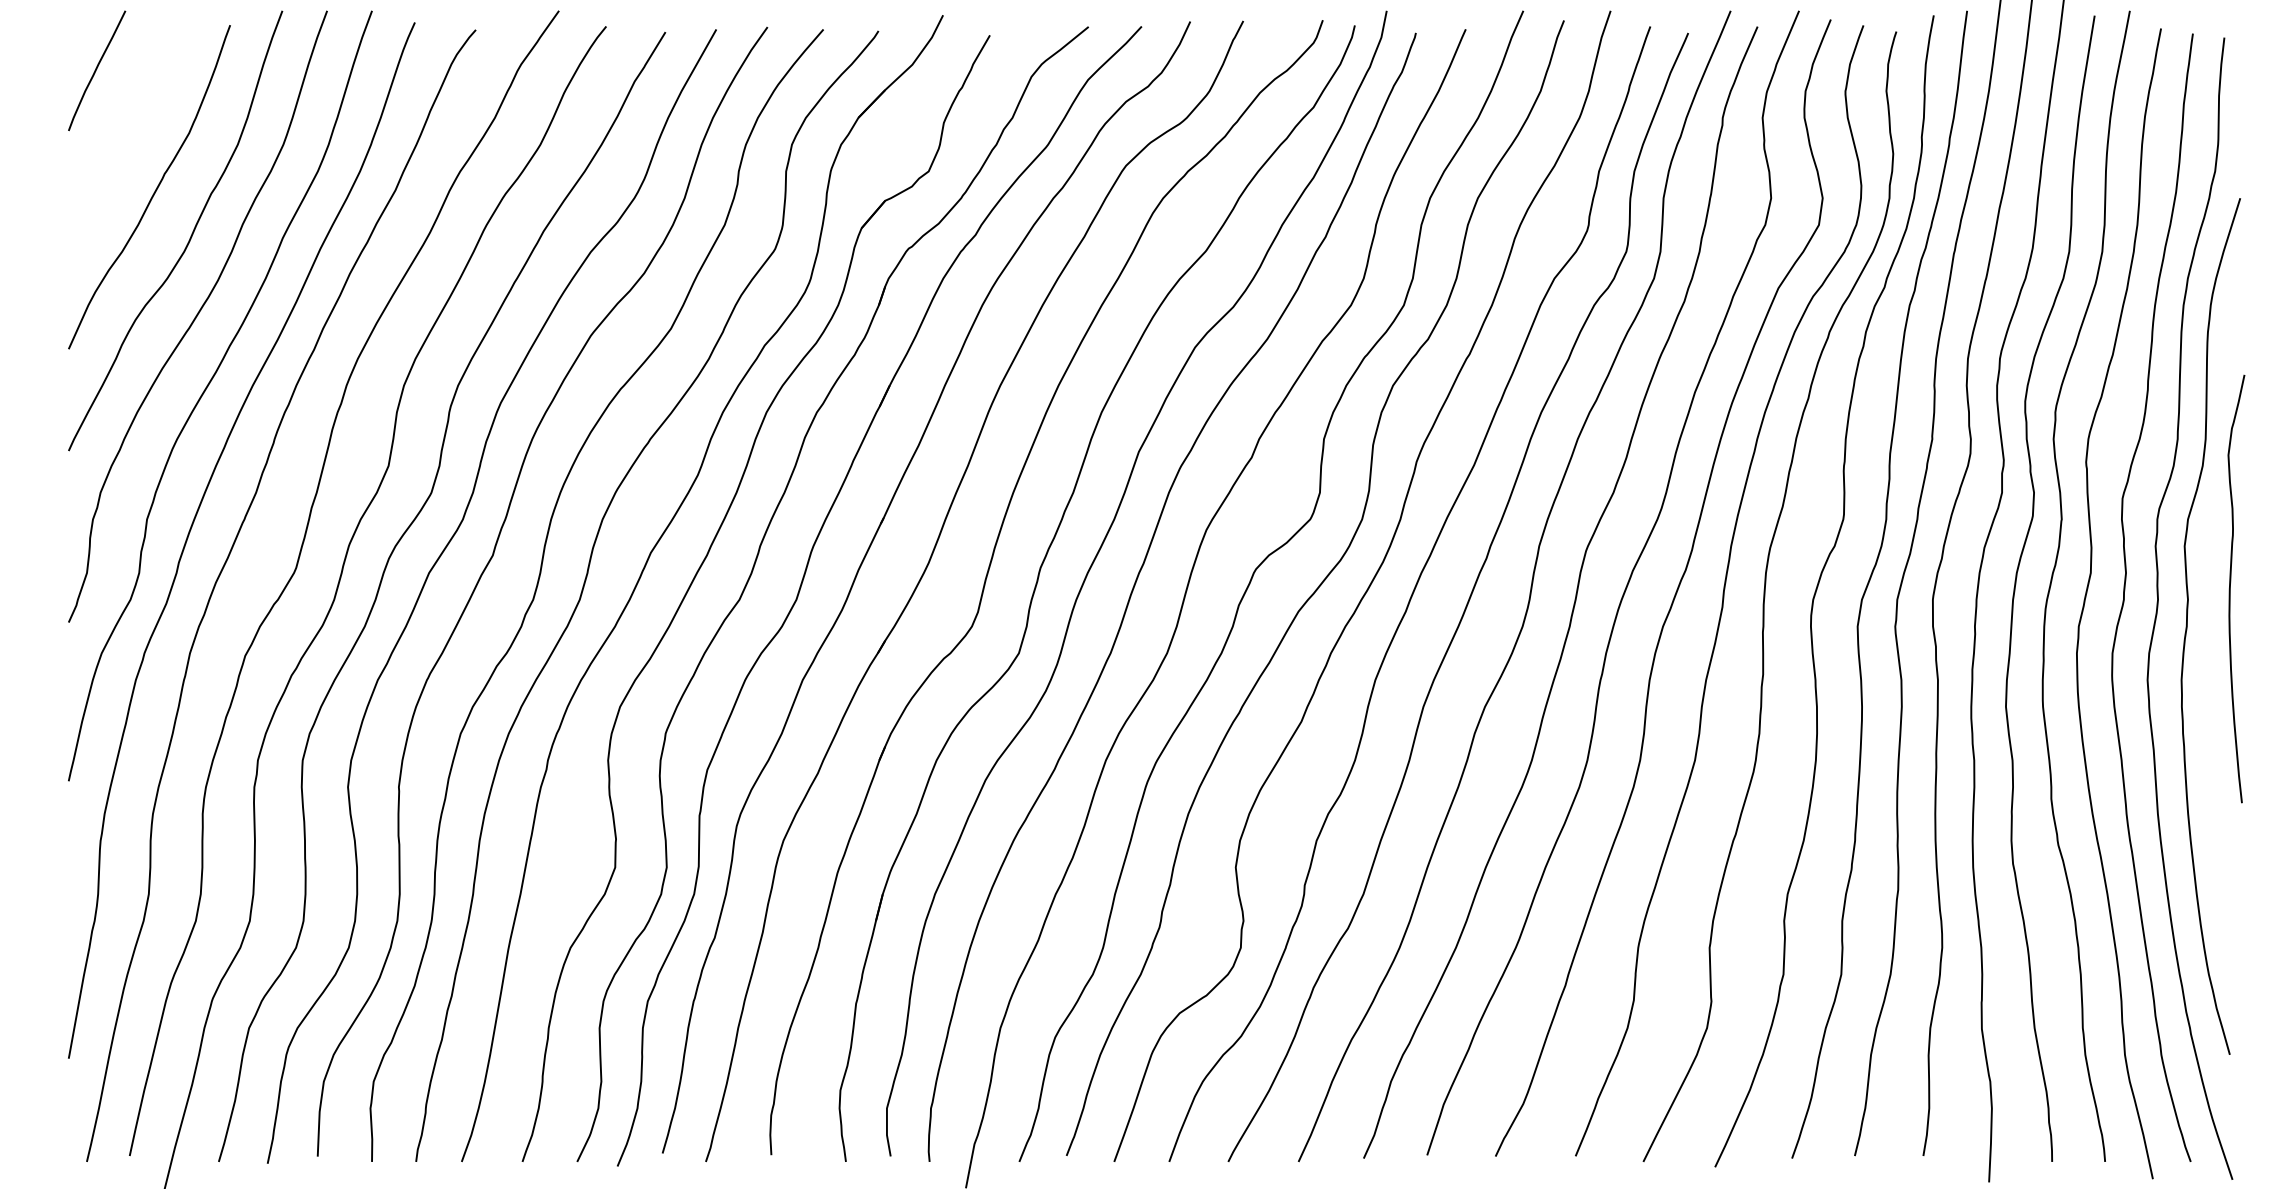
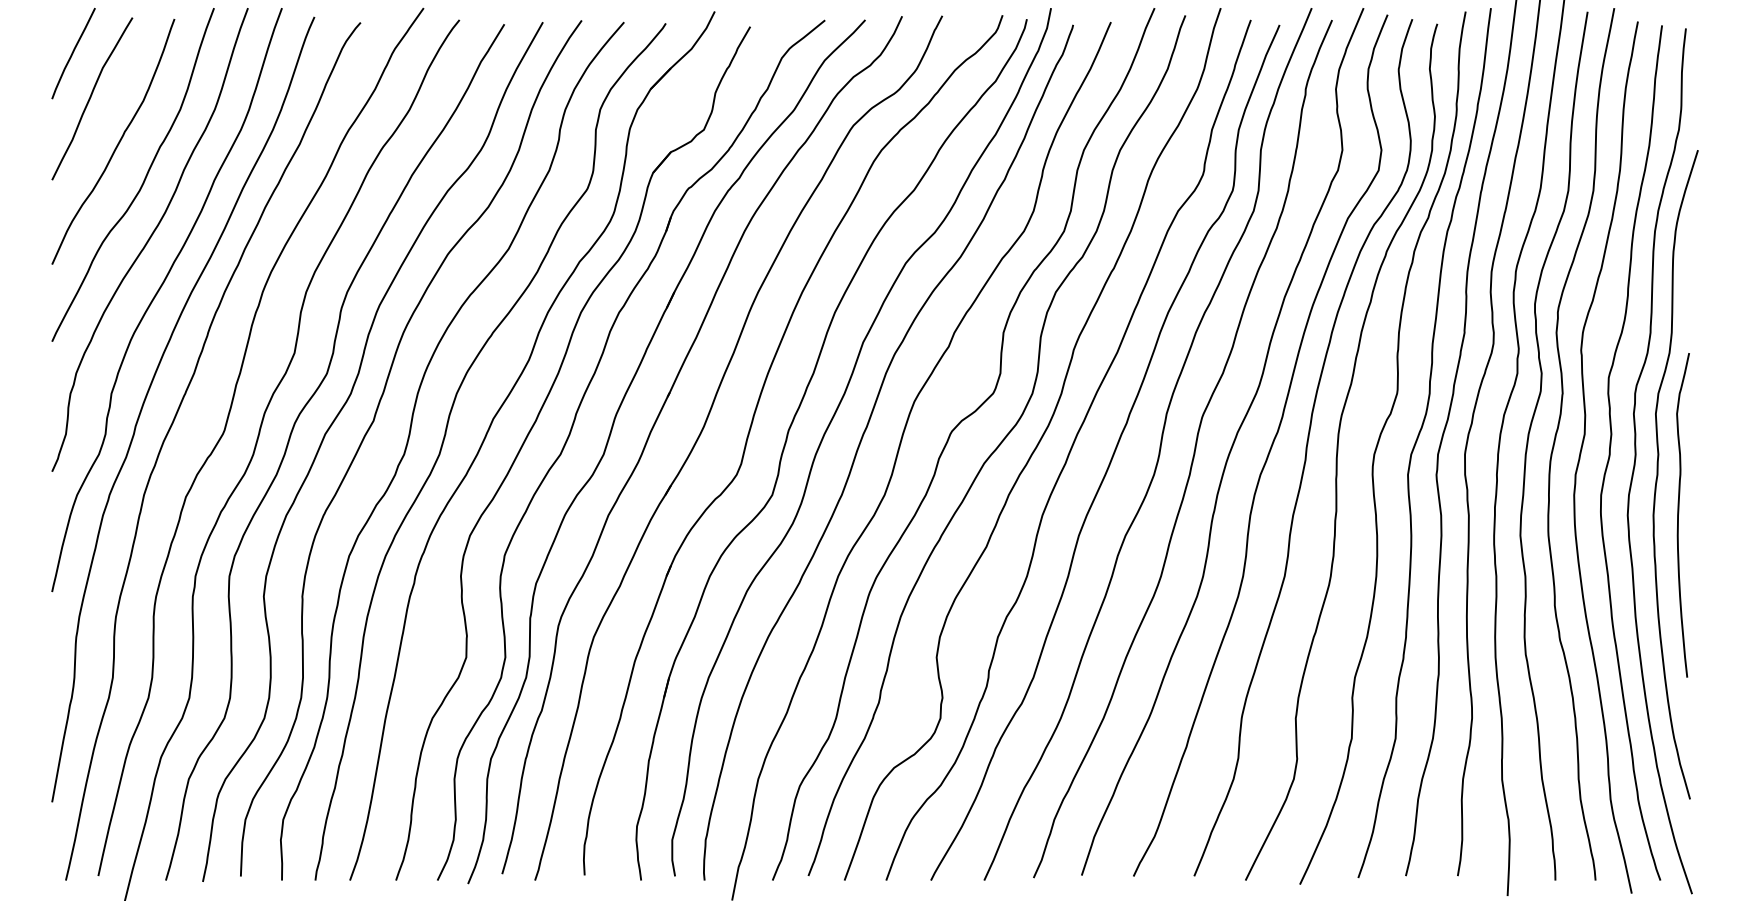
curve: (120, 128) -> (91, 97), added
curve: (2231, 586) -> (1679, 513), moved

